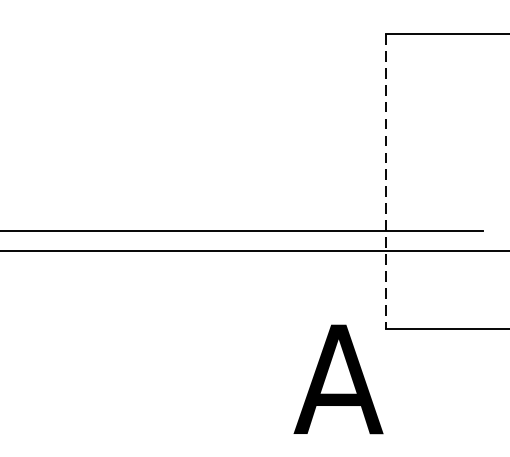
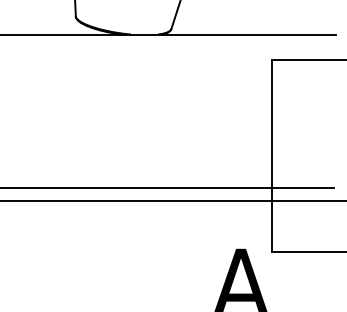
line: (385, 182) -> (271, 156), dashed -> solid

